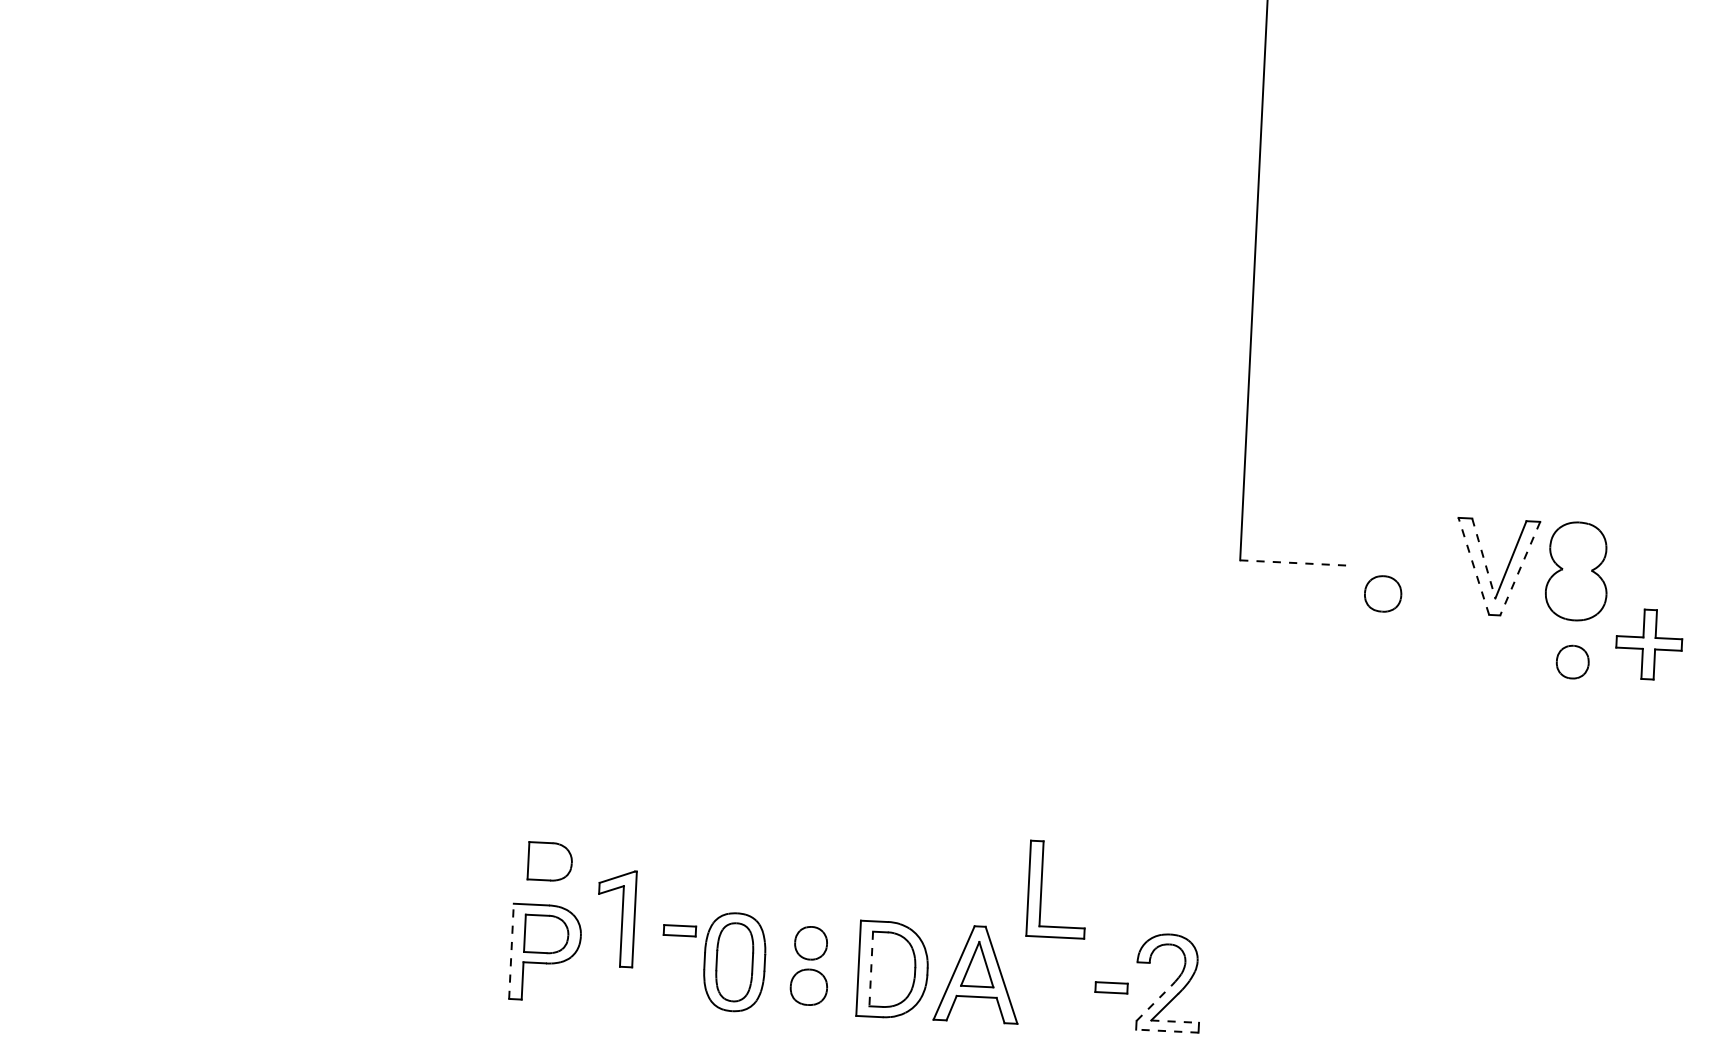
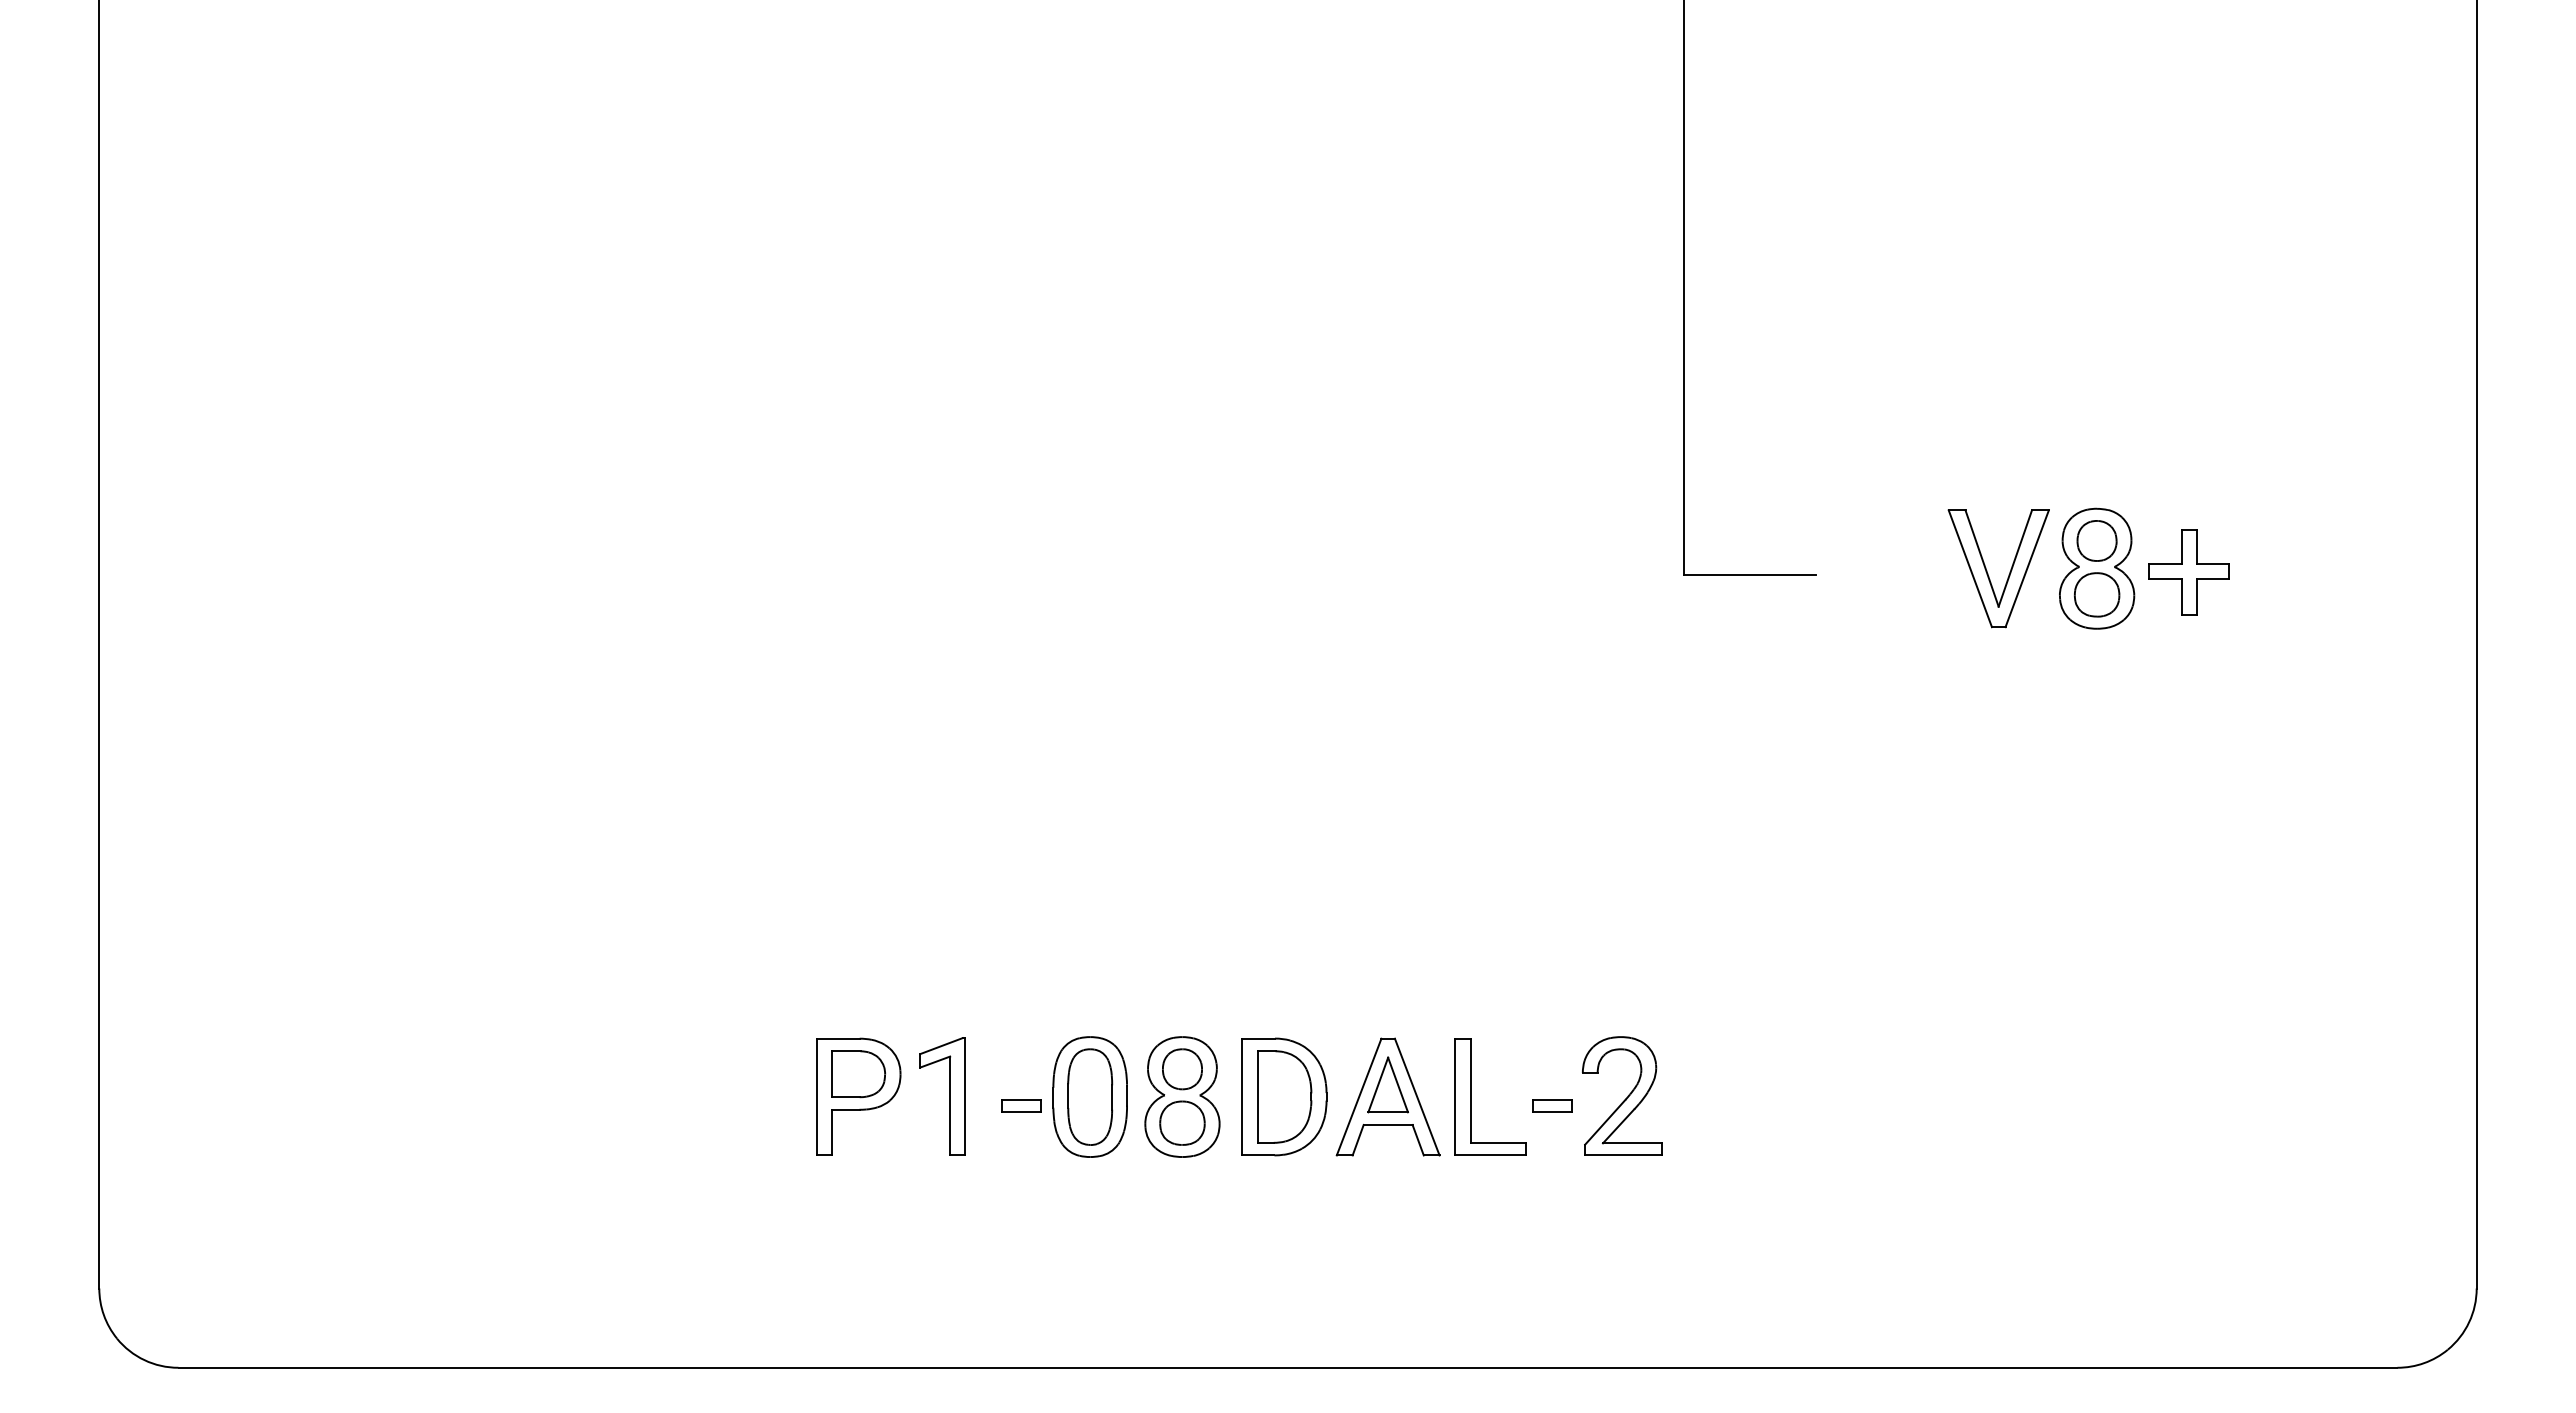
line: (1484, 558) -> (1982, 558), dashed -> solid
line: (1294, 563) -> (1750, 575), dashed -> solid
line: (1473, 566) -> (1970, 568), dashed -> solid
line: (1520, 569) -> (2027, 569), dashed -> solid
part: (1383, 593) -> (2097, 594), moved
part: (1648, 644) -> (2188, 572), moved
part: (1572, 661) -> (2096, 540), moved
part: (550, 862) -> (858, 985), removed
part: (1041, 888) -> (1471, 1096), moved
part: (621, 918) -> (949, 1096), moved
part: (680, 930) -> (1021, 1105), moved
line: (511, 950) -> (816, 1096), dashed -> solid
part: (810, 965) -> (1182, 1096), added
line: (871, 969) -> (1257, 1097), dashed -> solid
line: (1154, 1002) -> (1605, 1121), dashed -> solid
line: (1175, 1021) -> (1632, 1143), dashed -> solid
line: (1166, 1031) -> (1622, 1155), dashed -> solid

